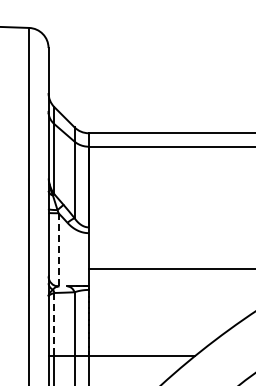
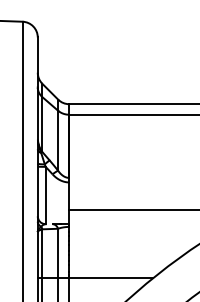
line: (58, 249) -> (45, 195), dashed -> solid
line: (54, 324) -> (42, 253), dashed -> solid

